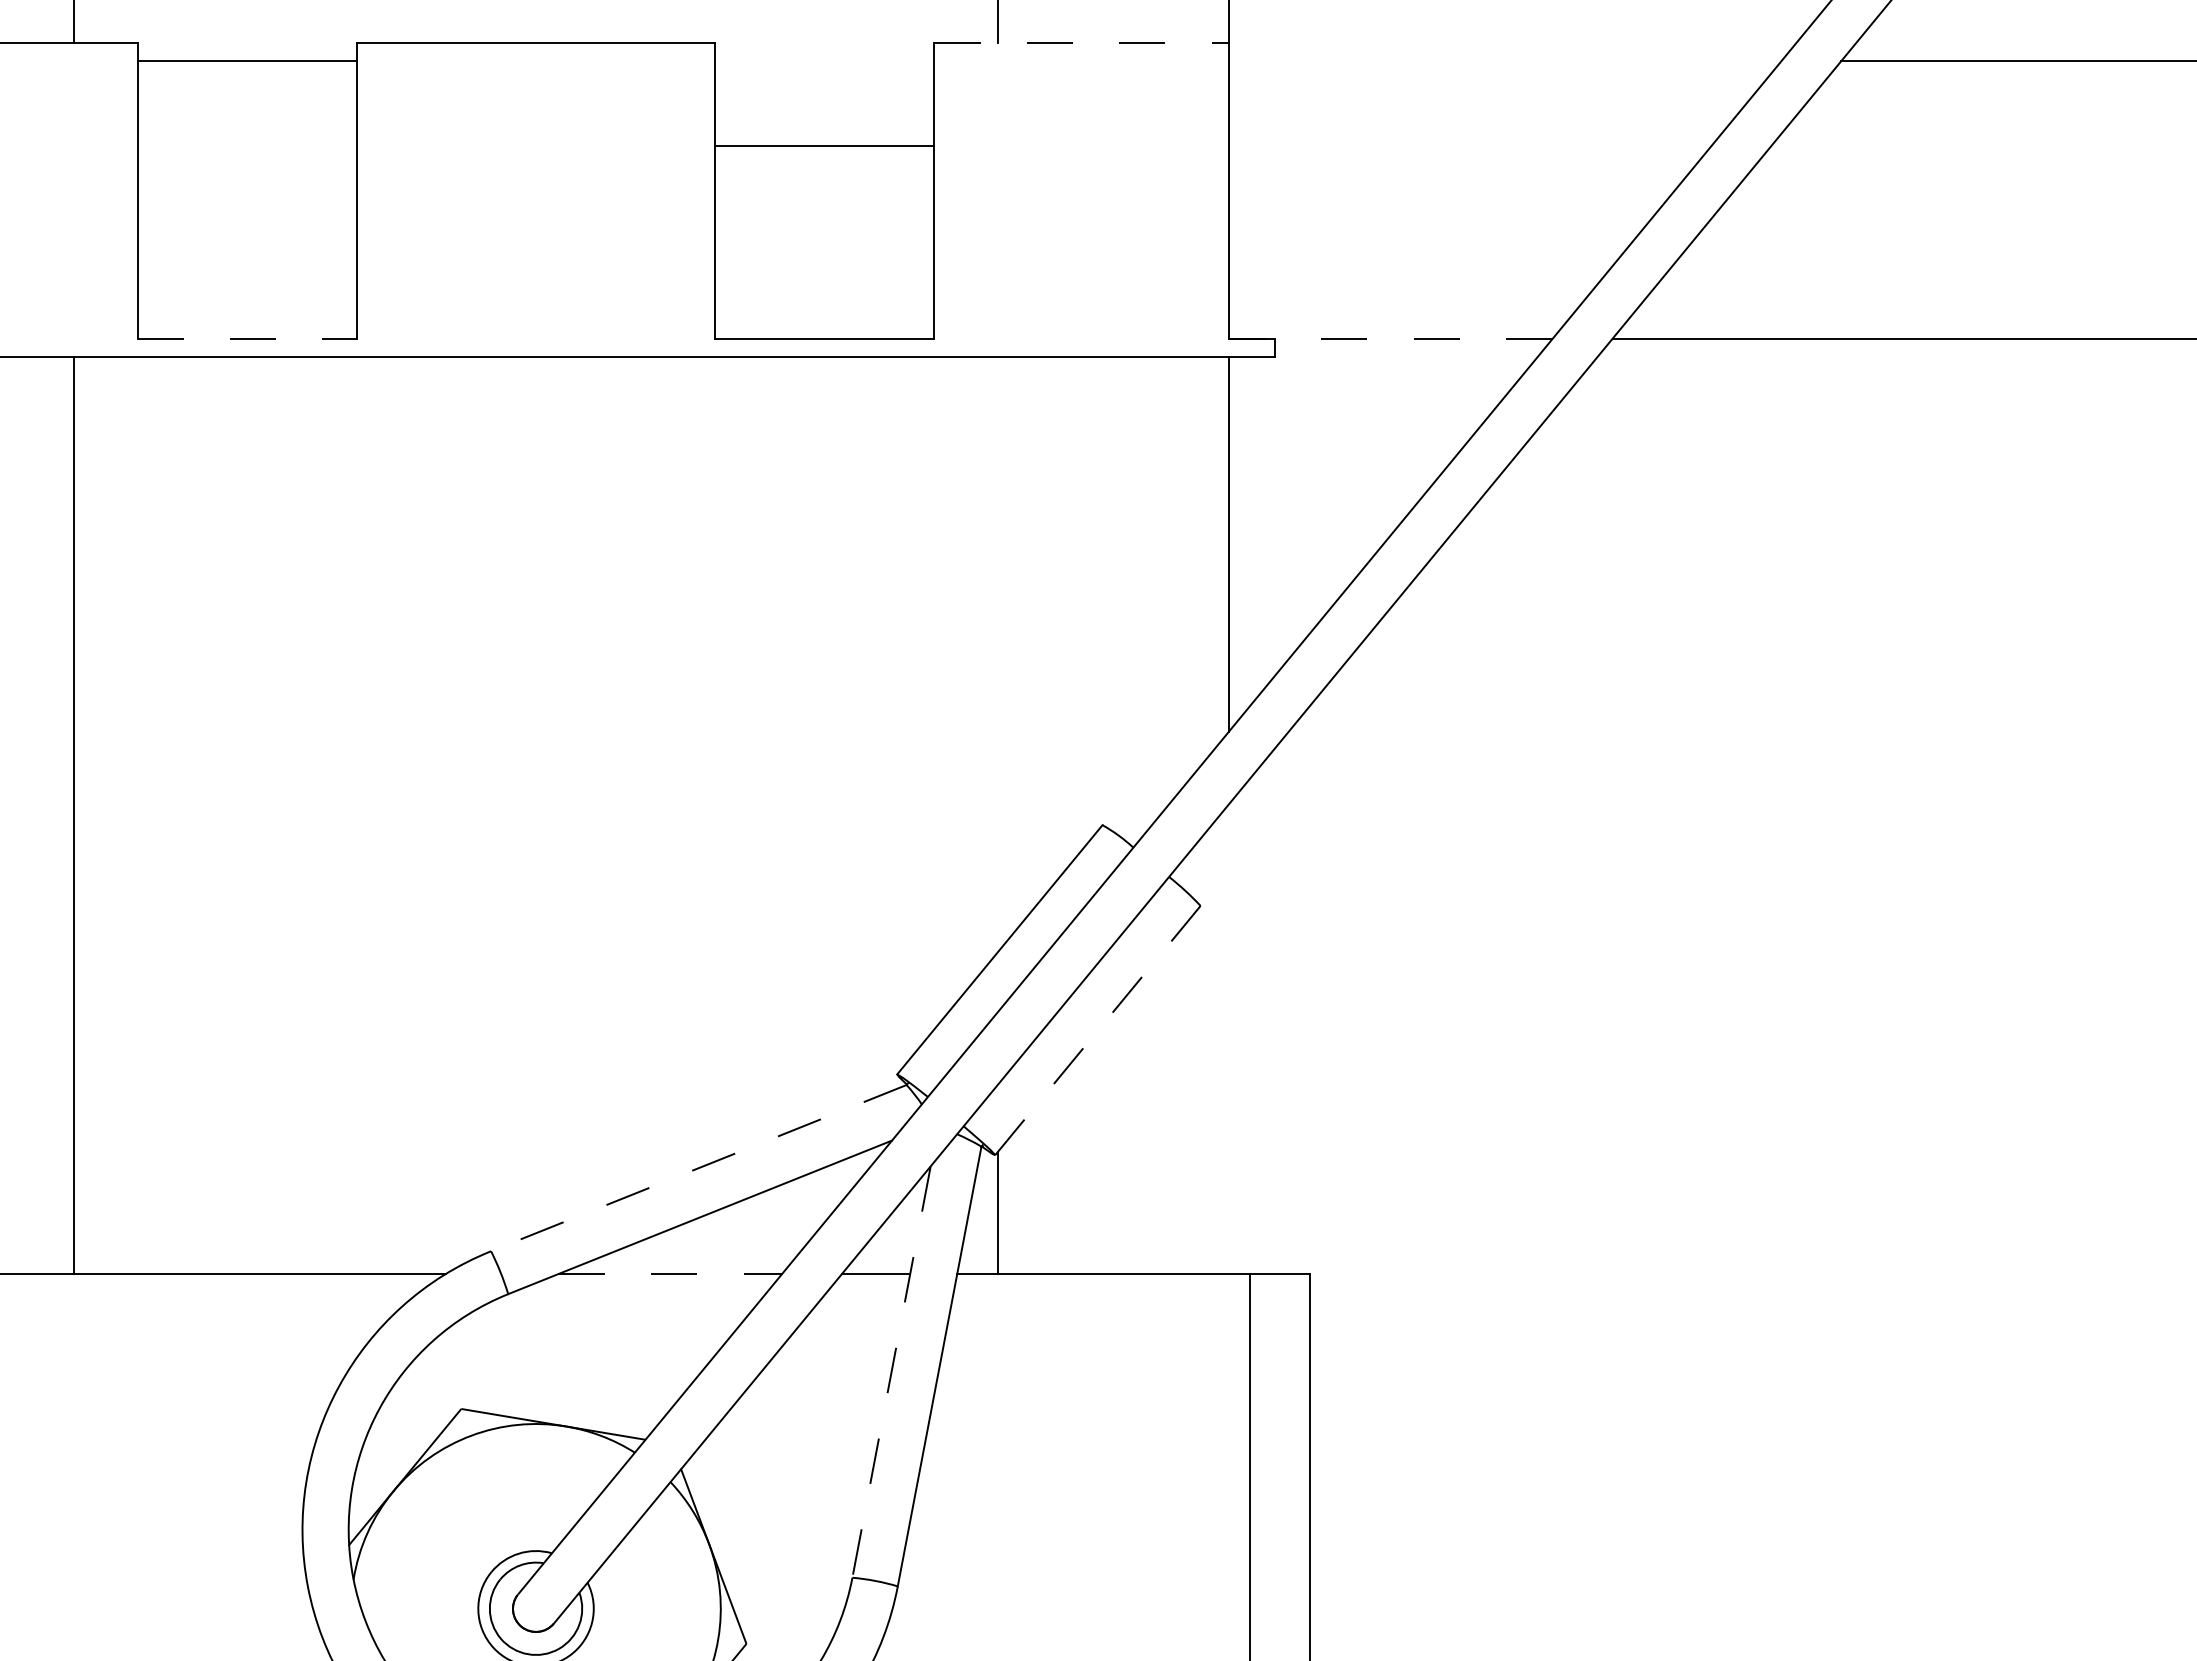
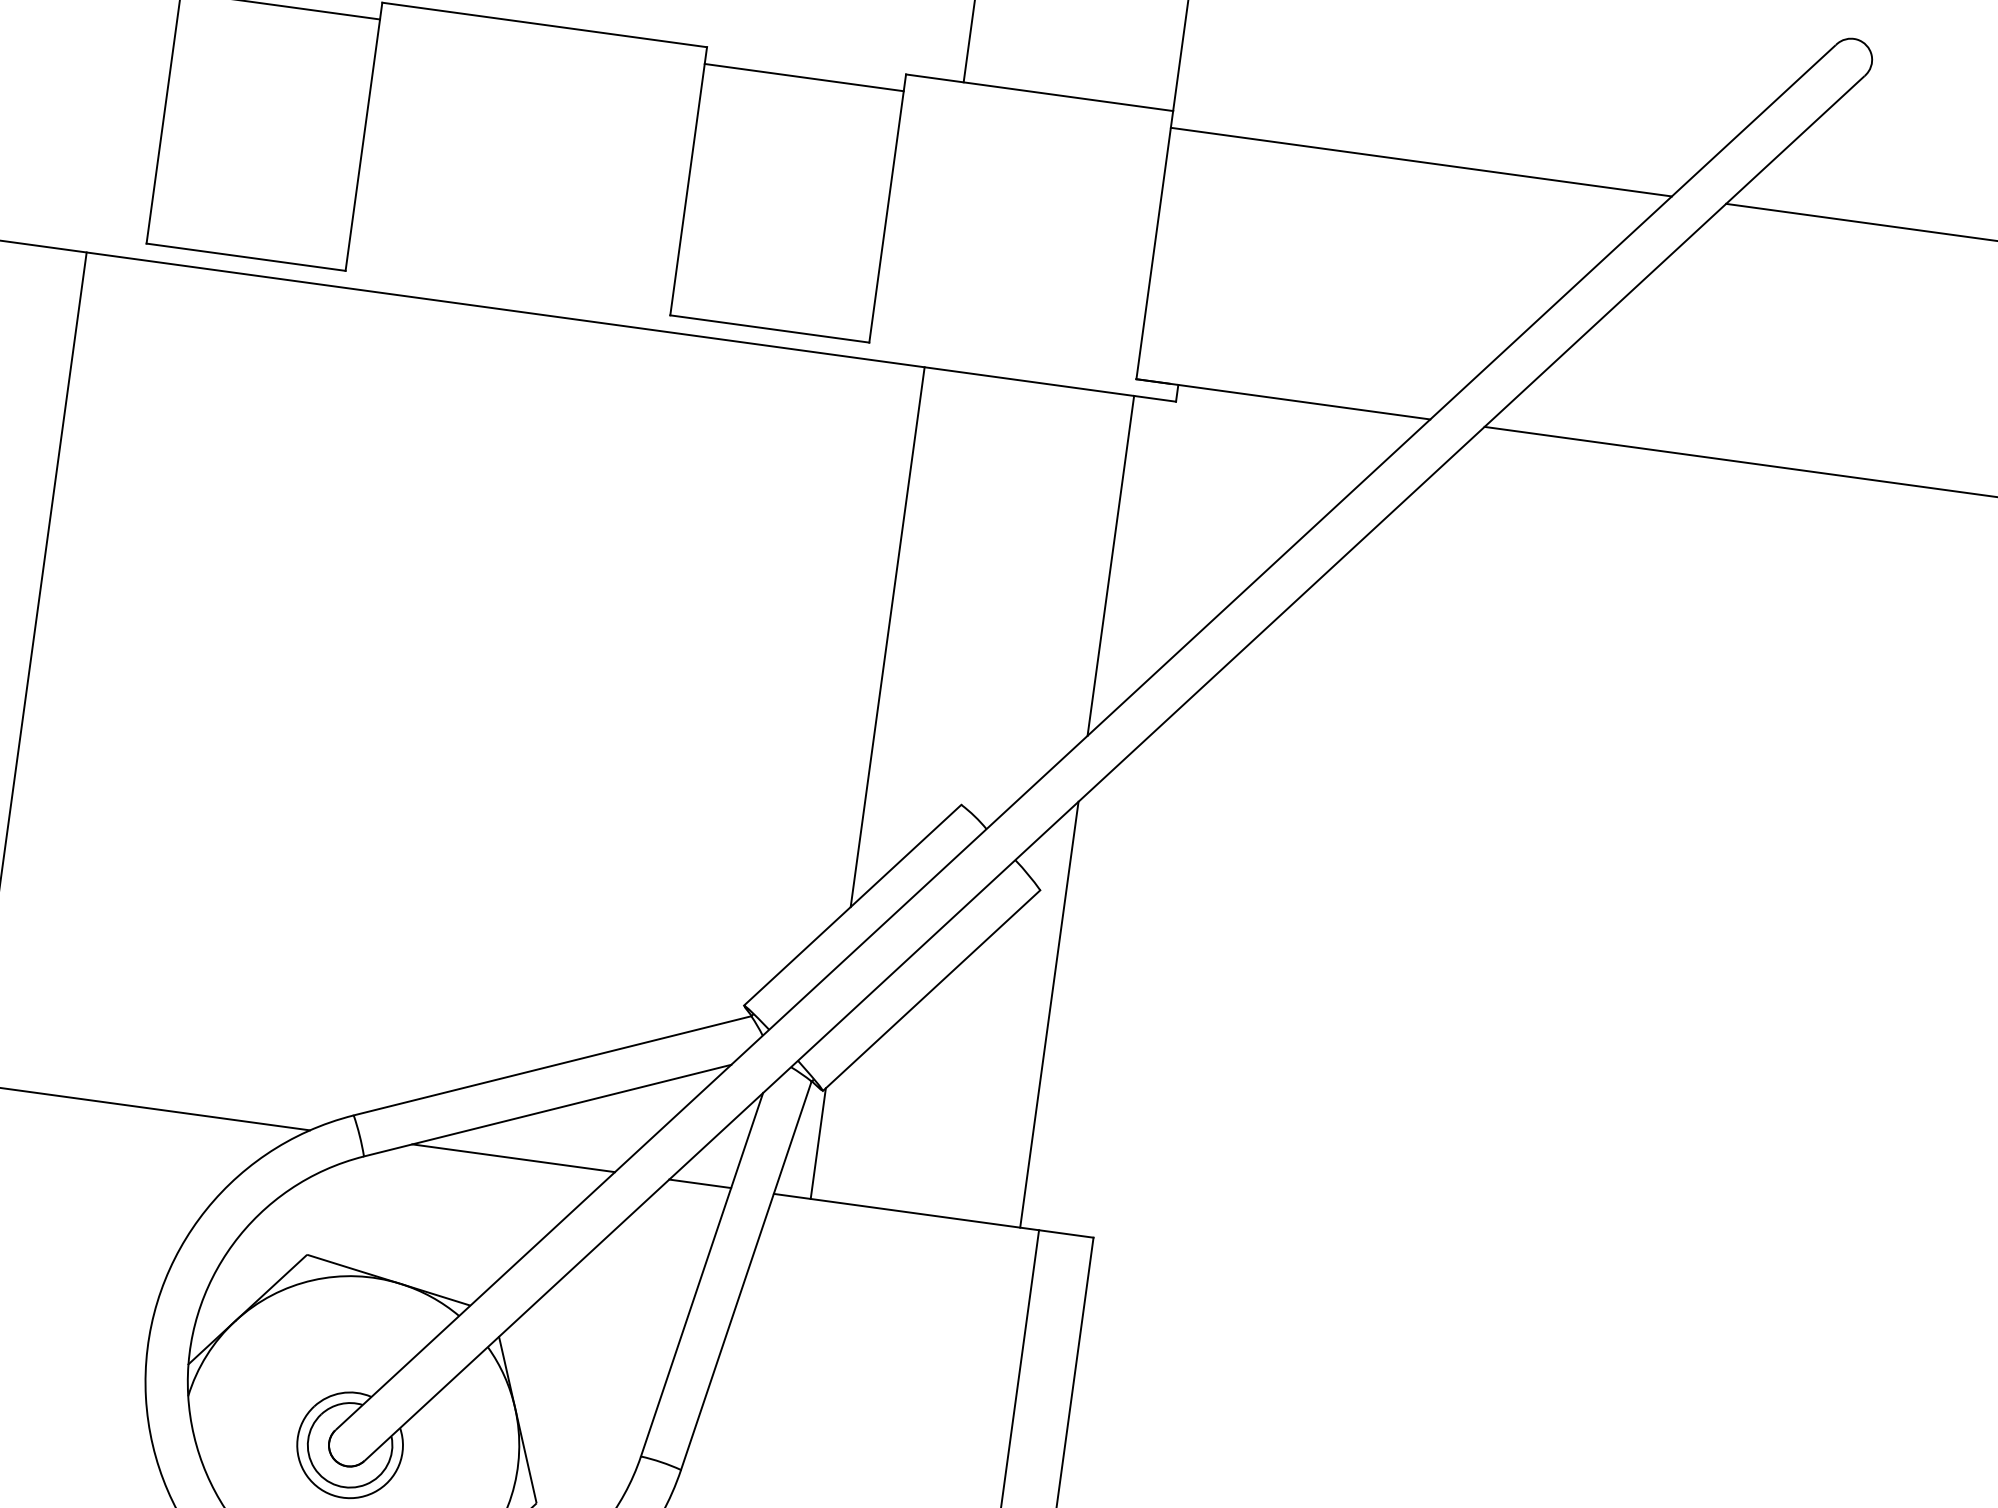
line: (1082, 43) -> (1040, 93), dashed -> solid
line: (1504, 61) -> (1420, 162), added
line: (824, 146) -> (804, 77), moved
line: (247, 338) -> (246, 257), dashed -> solid
line: (1390, 338) -> (1283, 399), dashed -> solid
line: (997, 654) -> (887, 637), added
line: (1097, 1030) -> (931, 990), dashed -> solid
line: (1228, 1038) -> (1049, 1014), added
line: (698, 1168) -> (552, 1066), dashed -> solid
line: (670, 1273) -> (513, 1157), dashed -> solid
line: (891, 1372) -> (701, 1275), dashed -> solid

